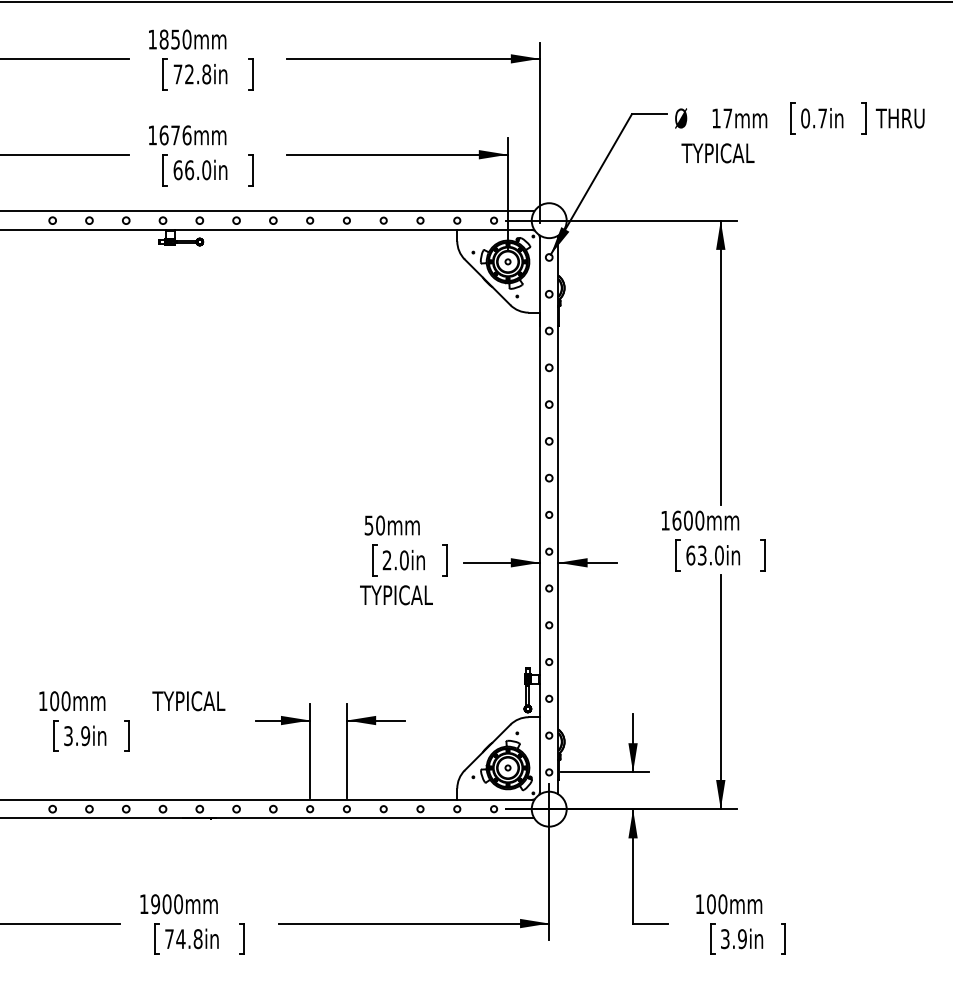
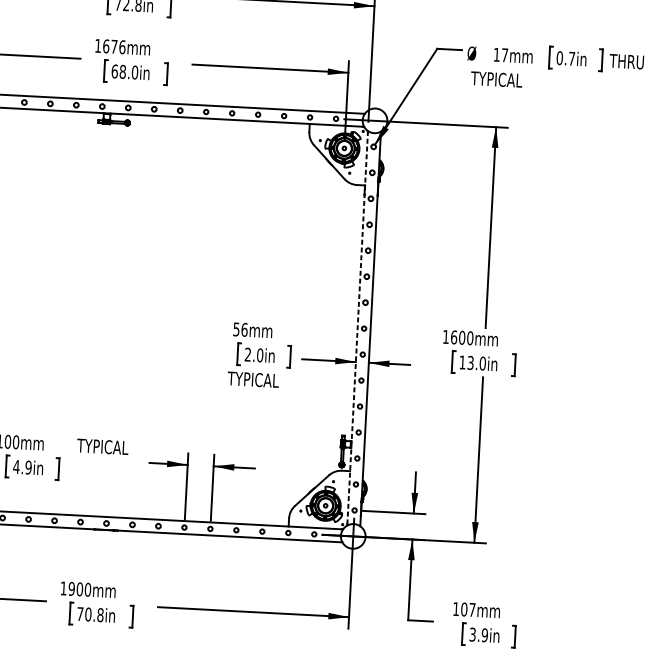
text: (189, 170) -> (122, 72), 66.0in -> 68.0in
line: (540, 515) -> (357, 328), solid -> dashed
text: (380, 525) -> (244, 329), 50mm -> 56mm
text: (690, 555) -> (462, 362), 63.0in -> 13.0in
text: (68, 736) -> (16, 467), 3.9in -> 4.9in
text: (722, 904) -> (472, 610), 100mm -> 107mm
text: (180, 939) -> (88, 614), 74.8in -> 70.8in

